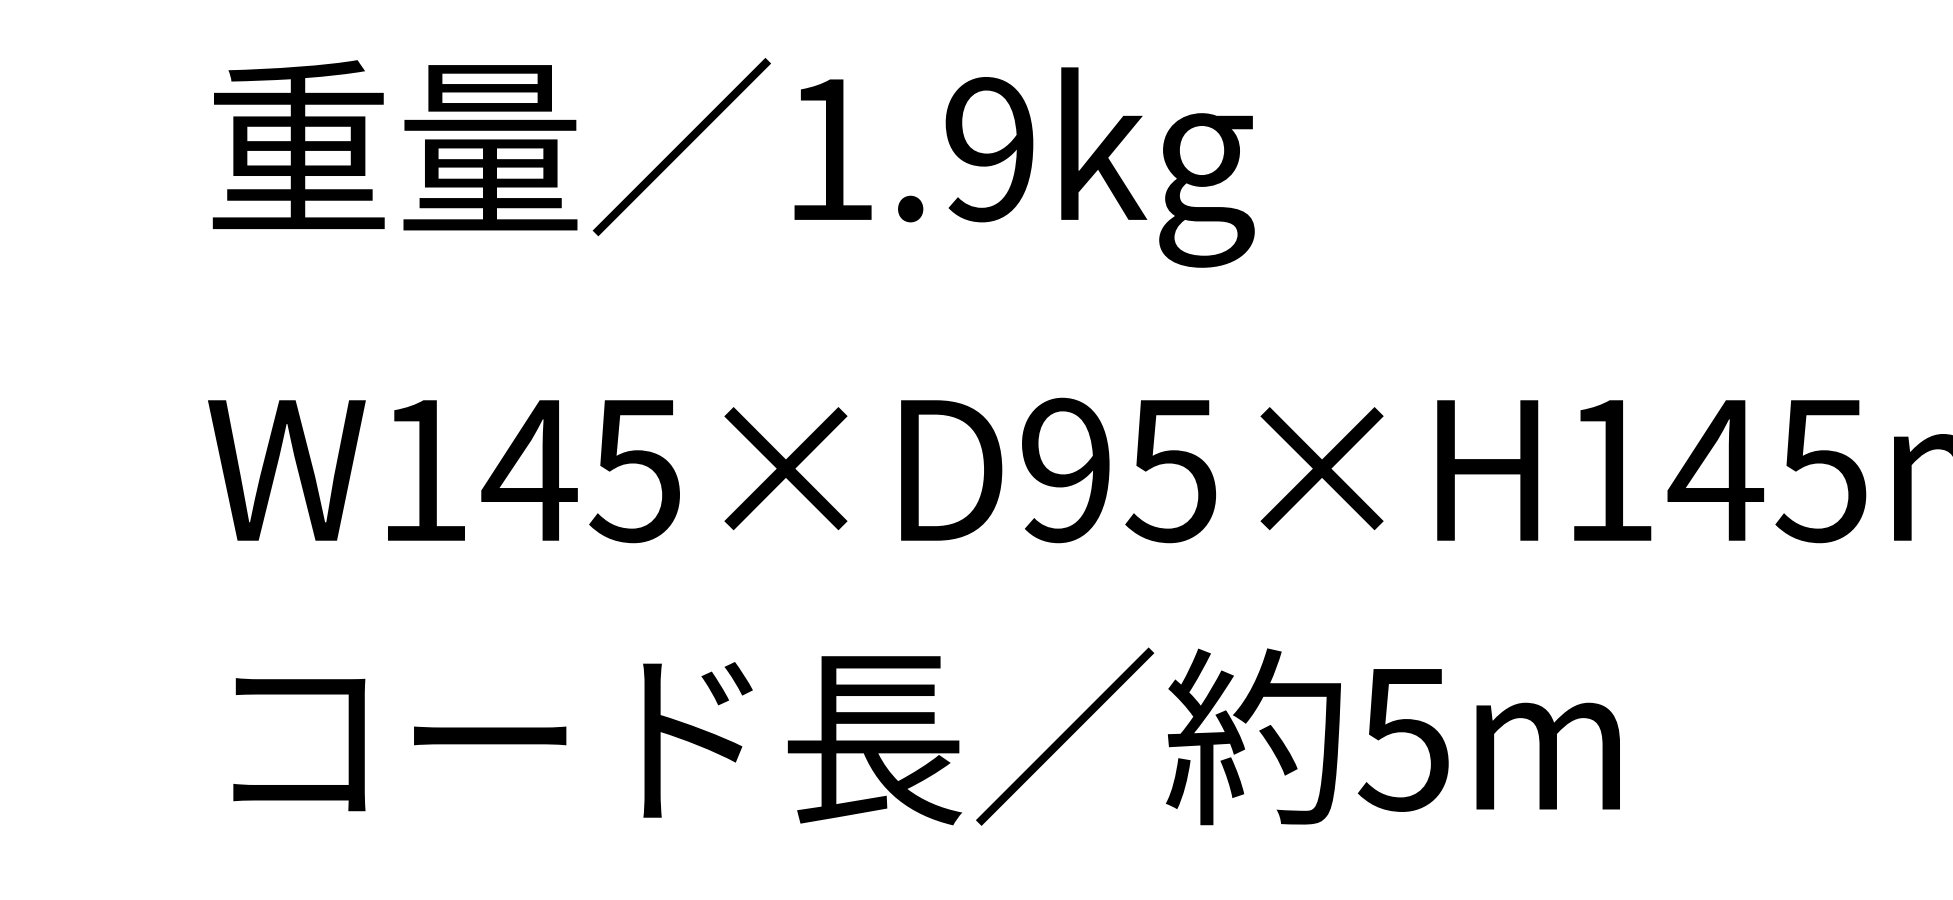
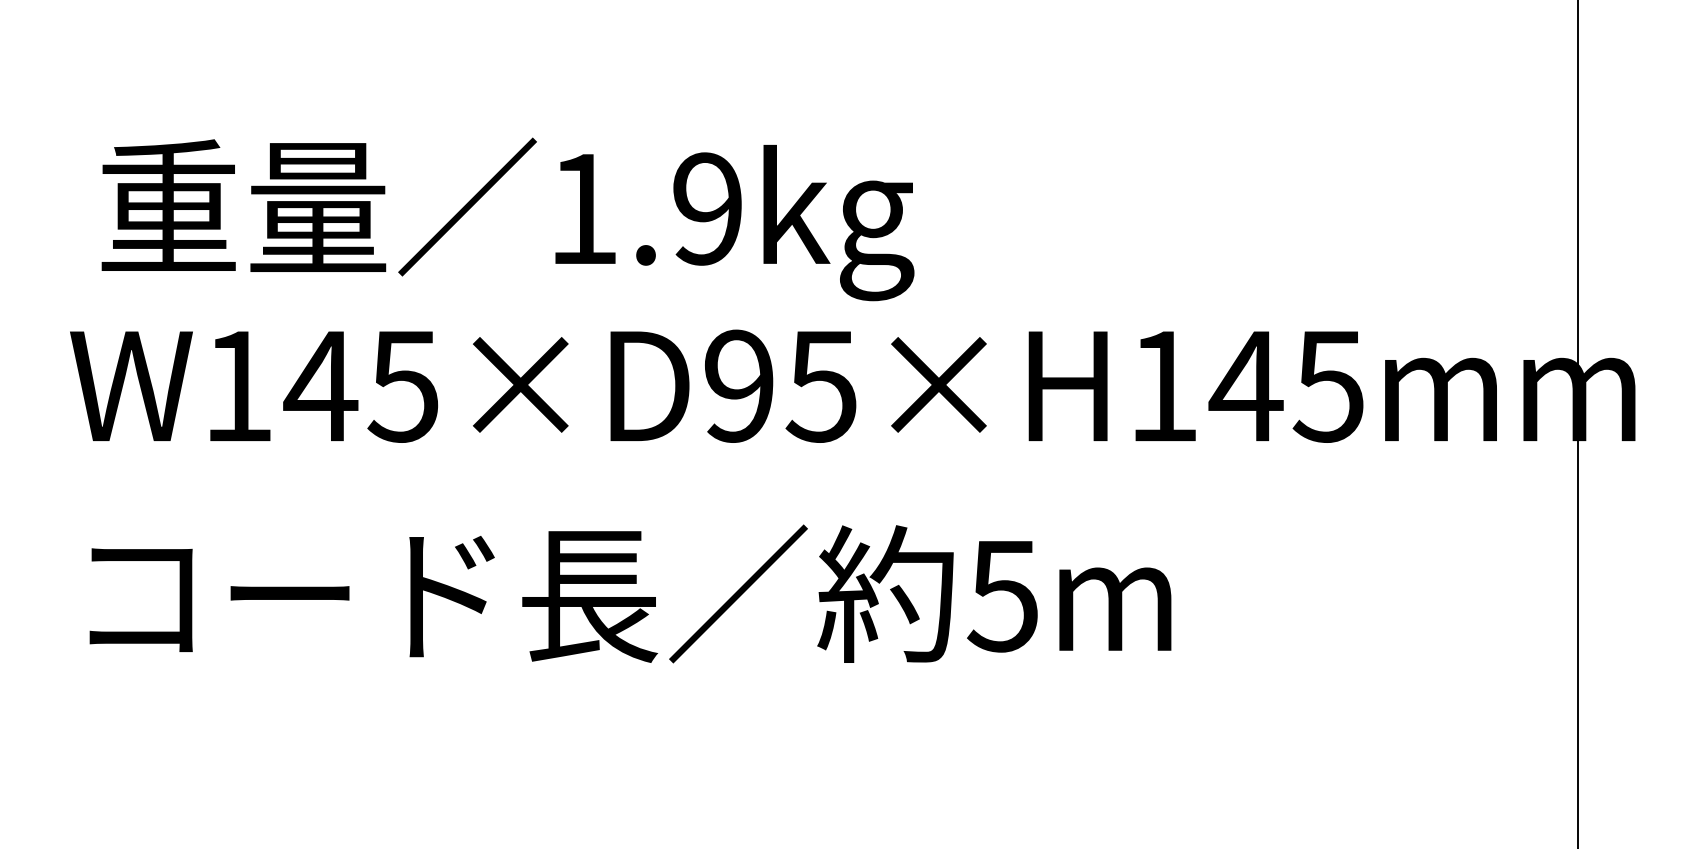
part: (702, 132) -> (483, 195), moved

